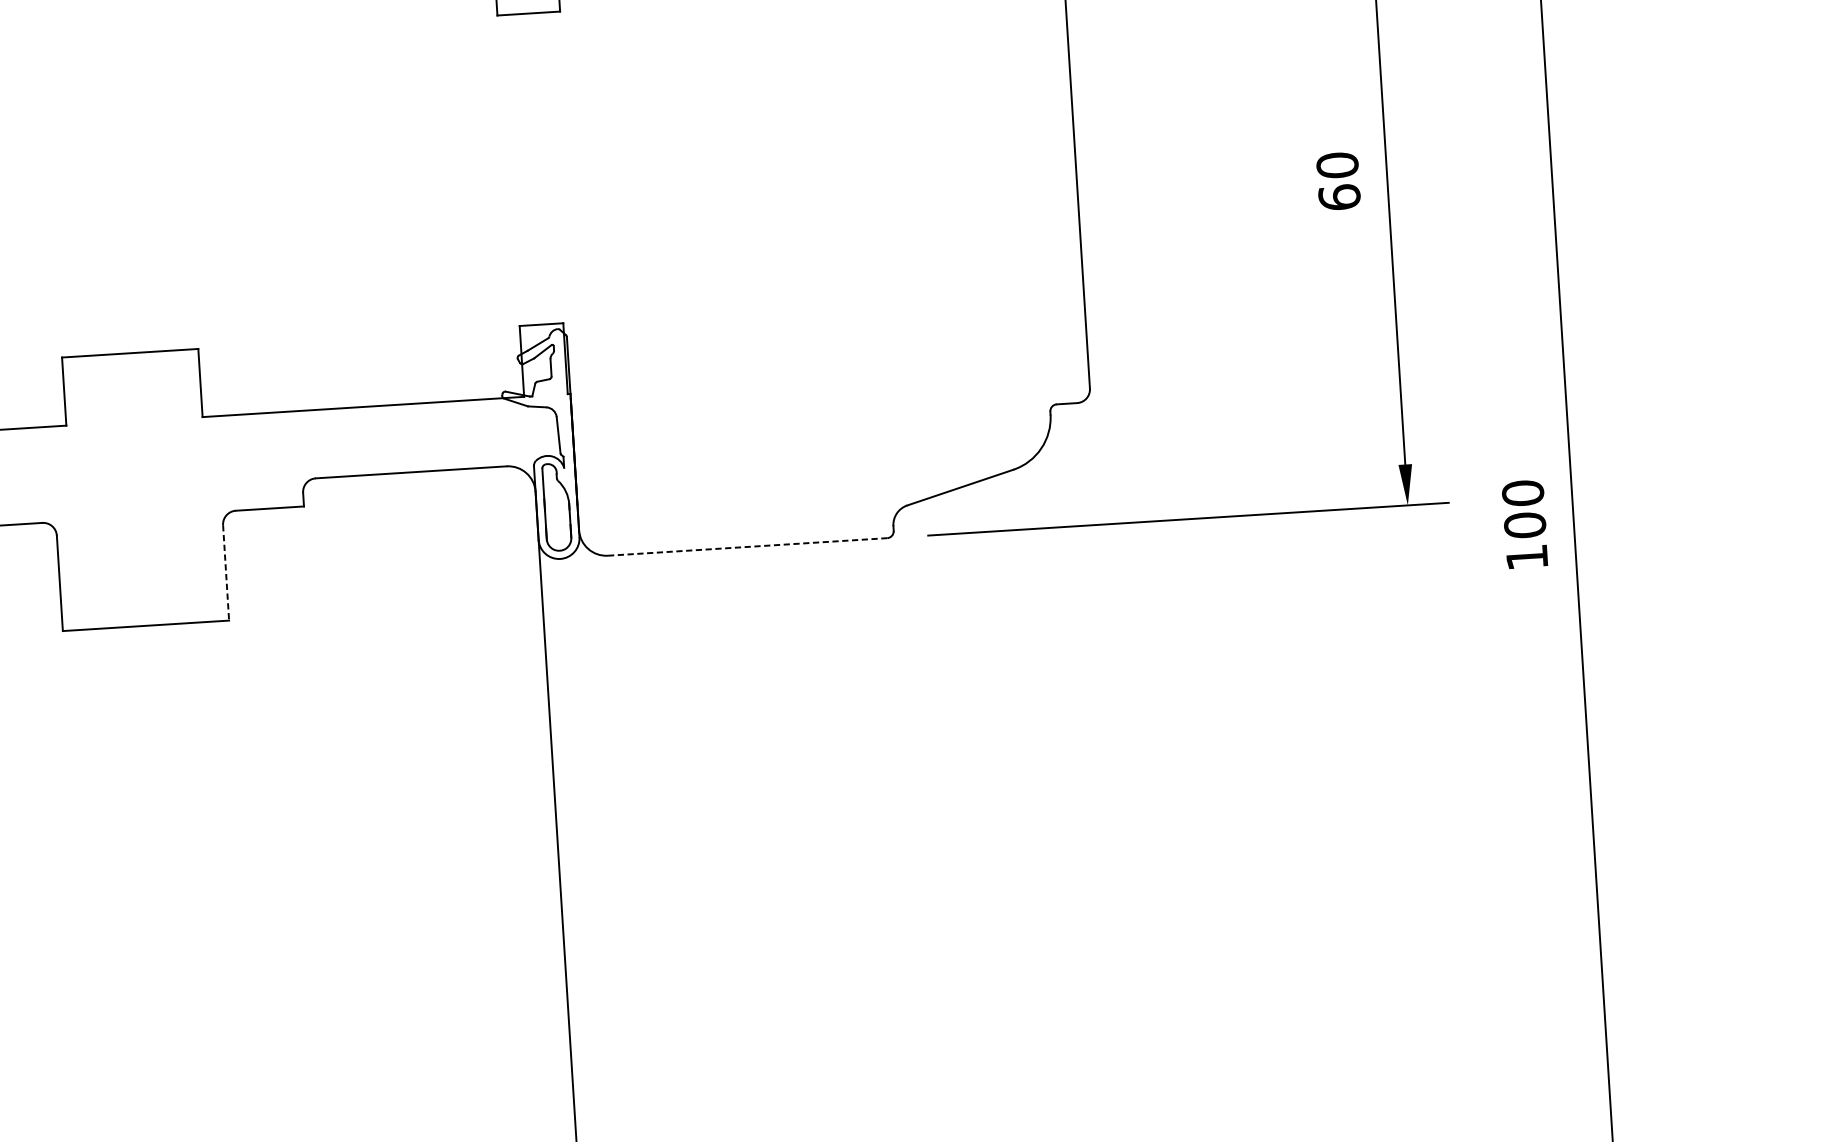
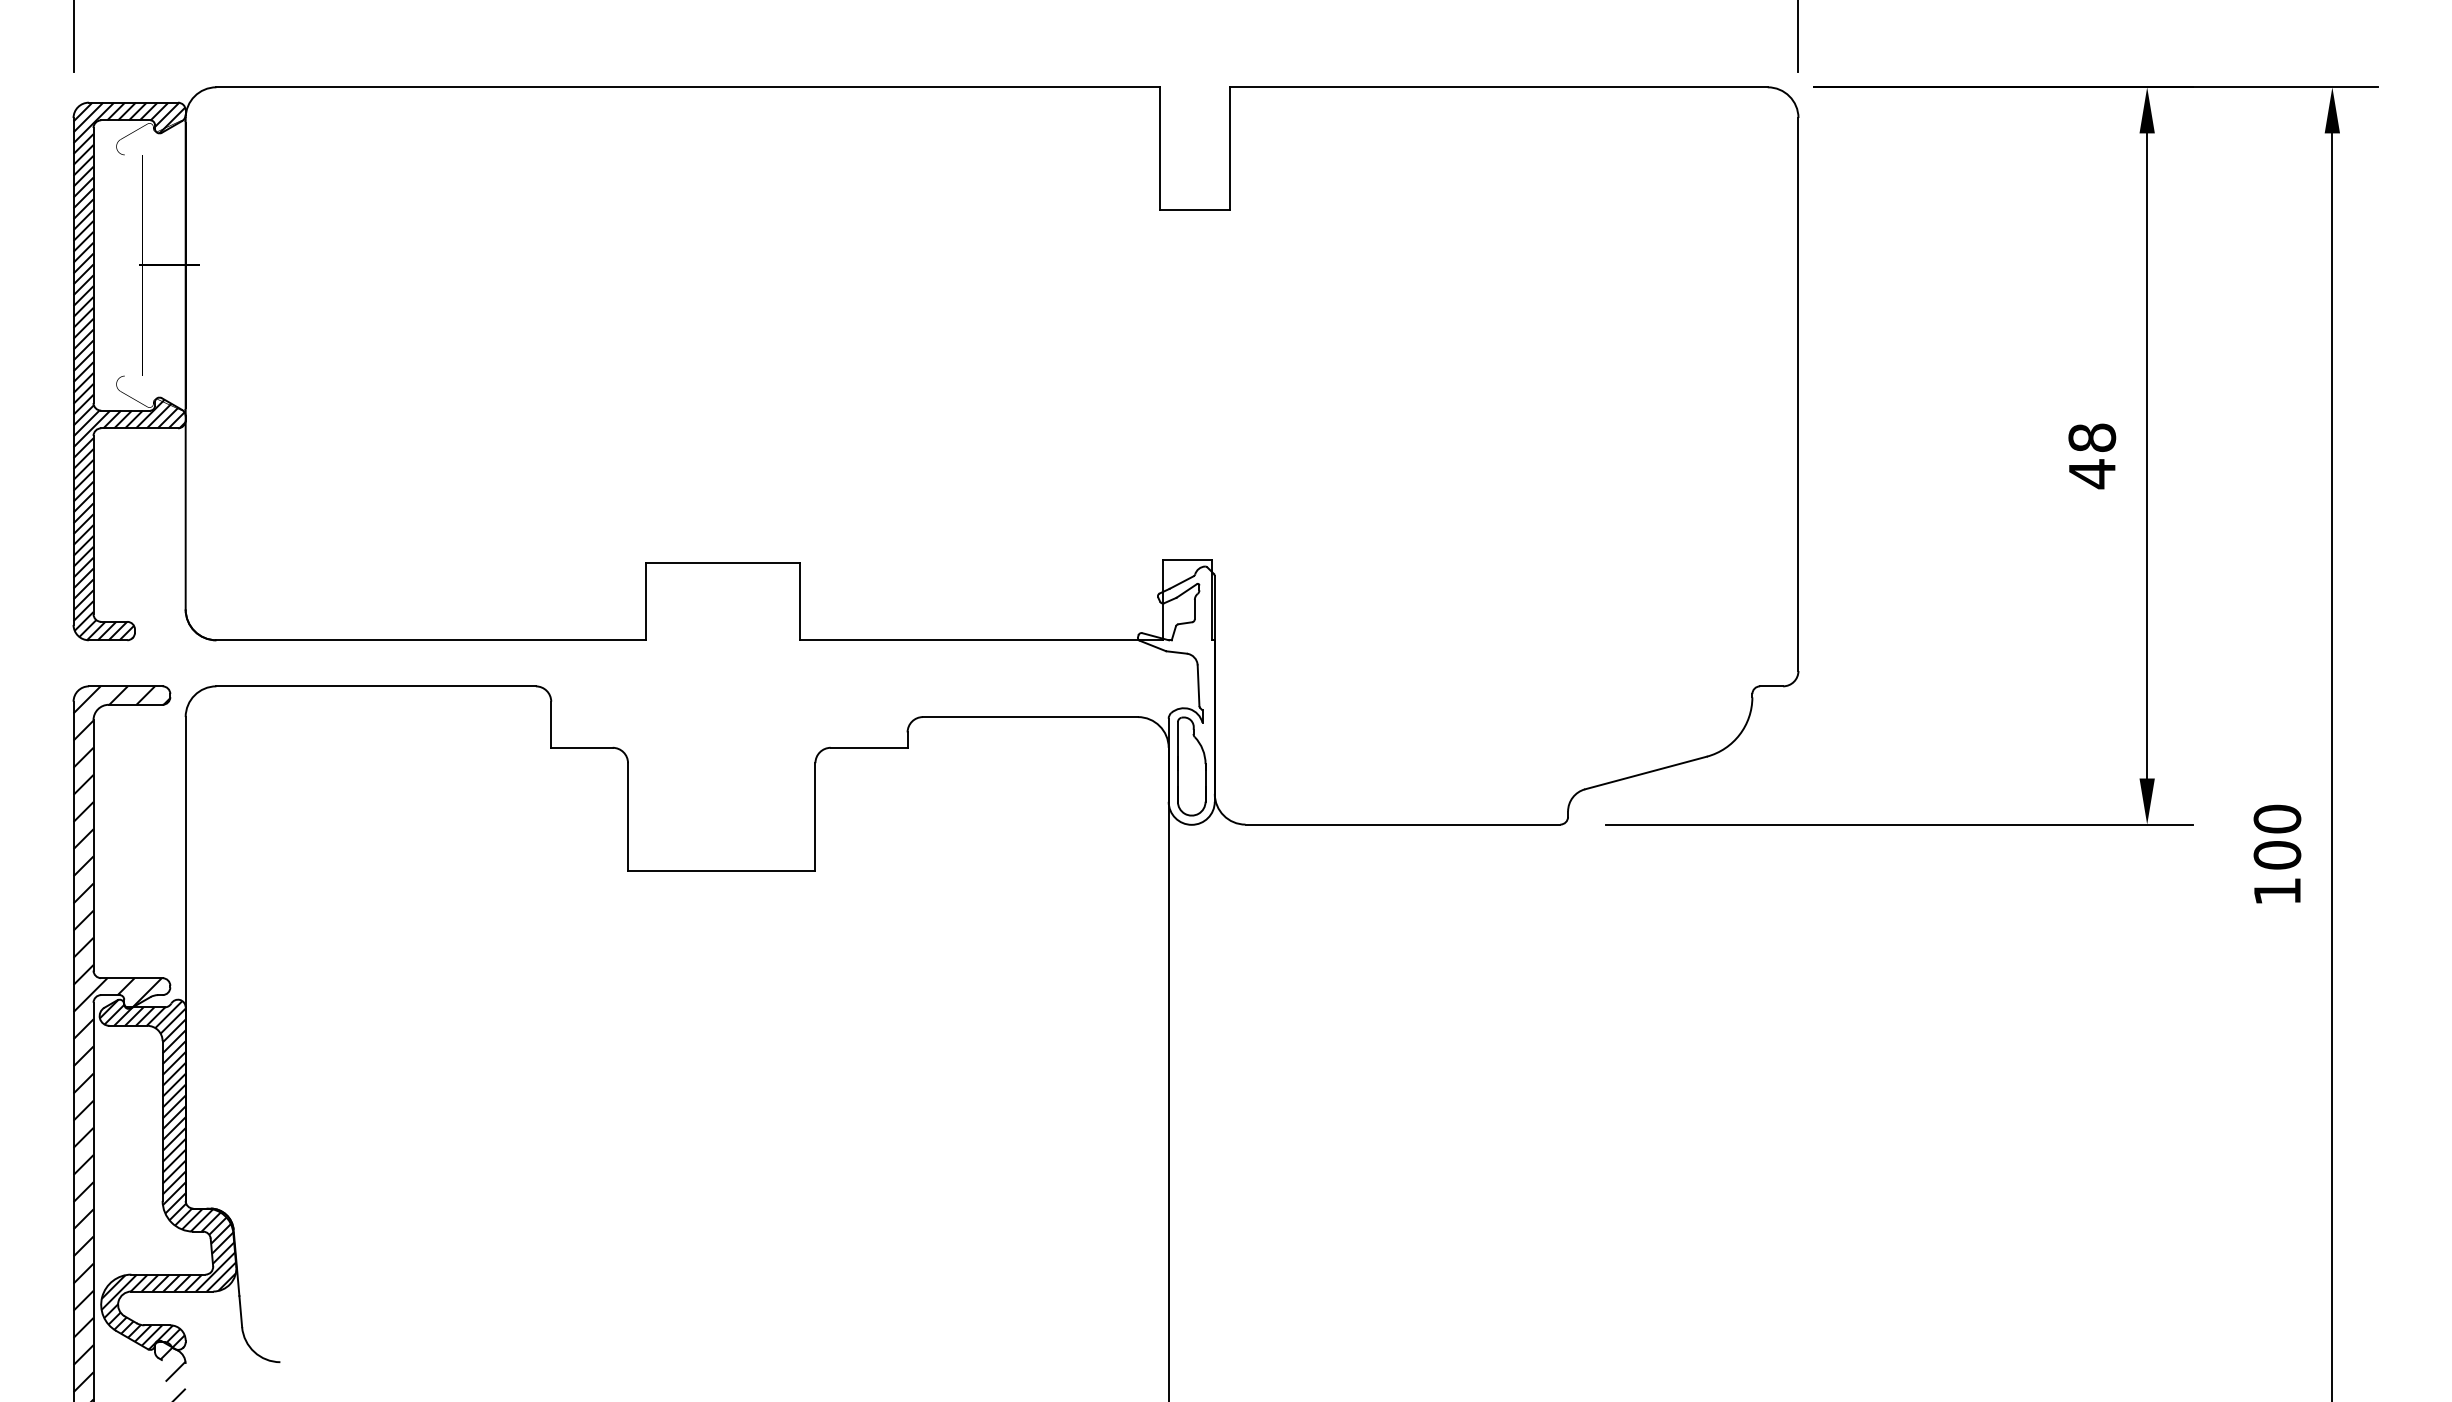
text: (1338, 181) -> (2092, 456), 60 -> 48
line: (748, 546) -> (1403, 824), dashed -> solid
line: (226, 572) -> (815, 816), dashed -> solid

